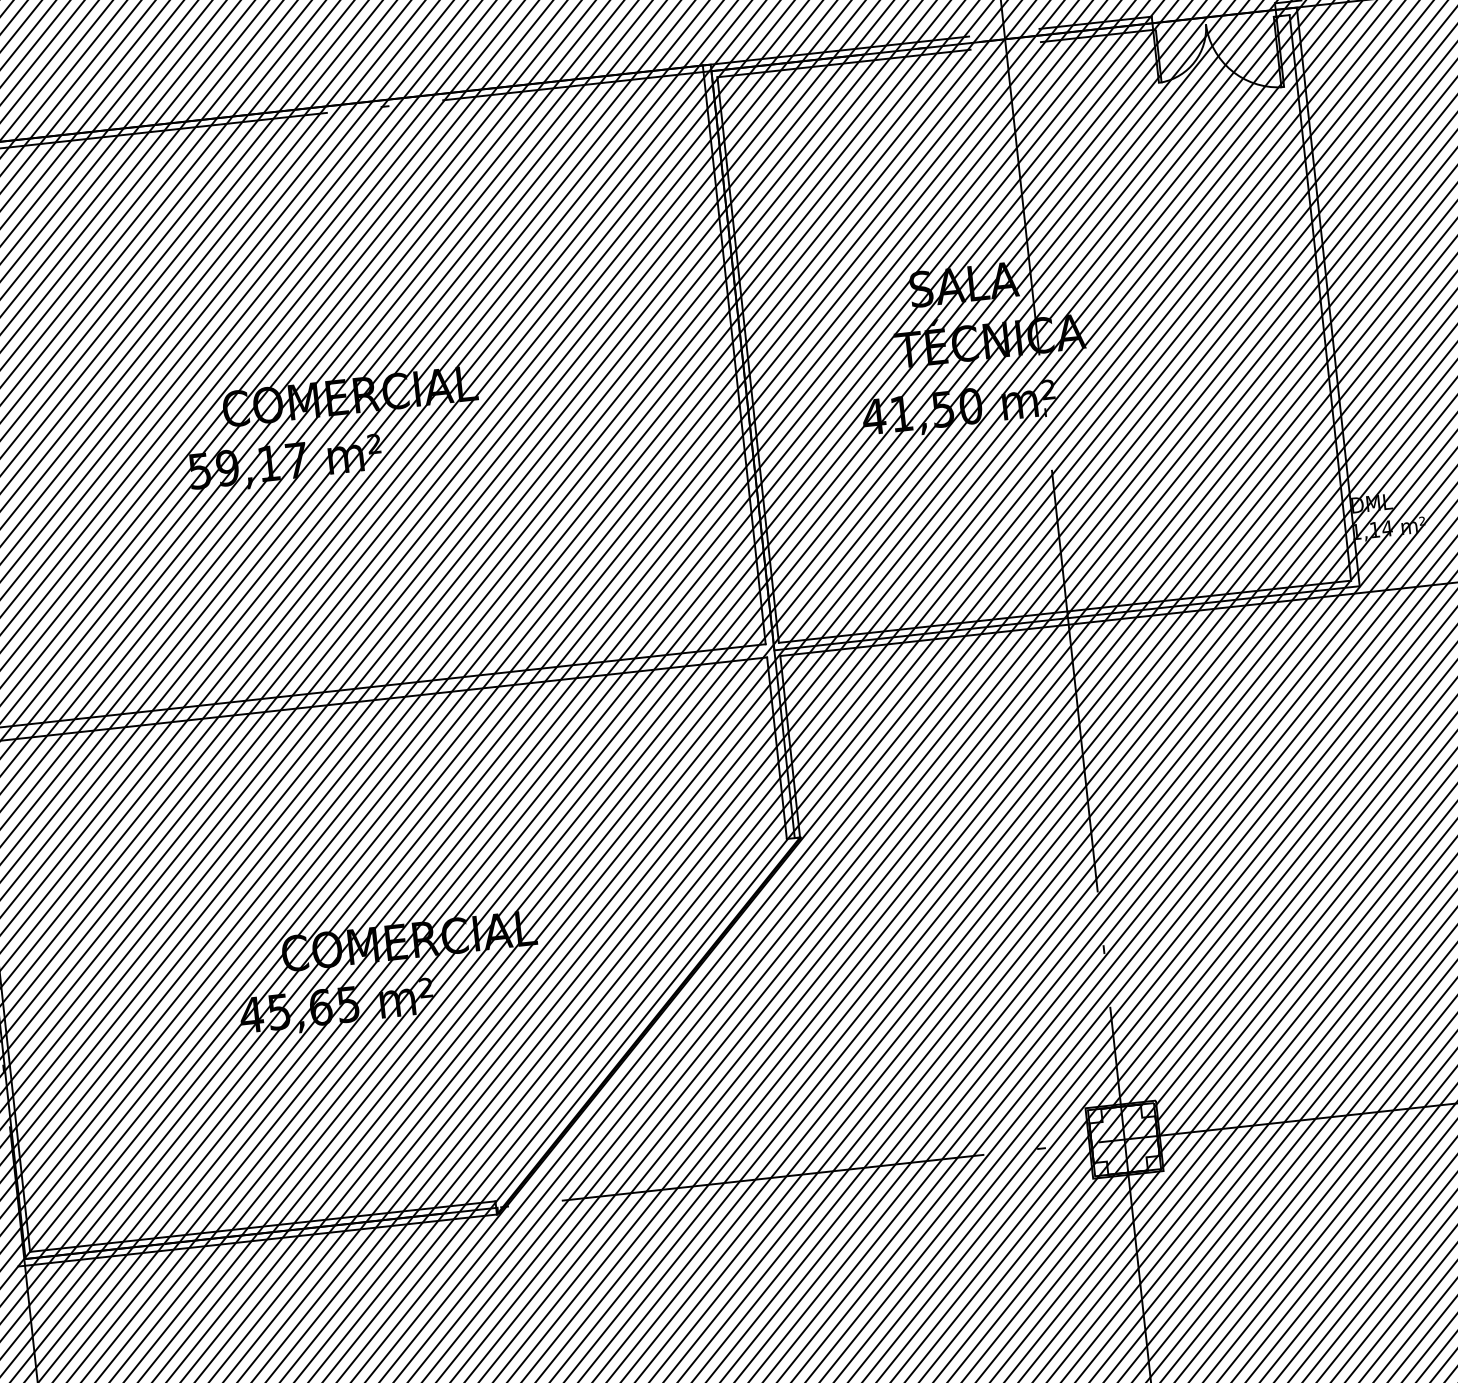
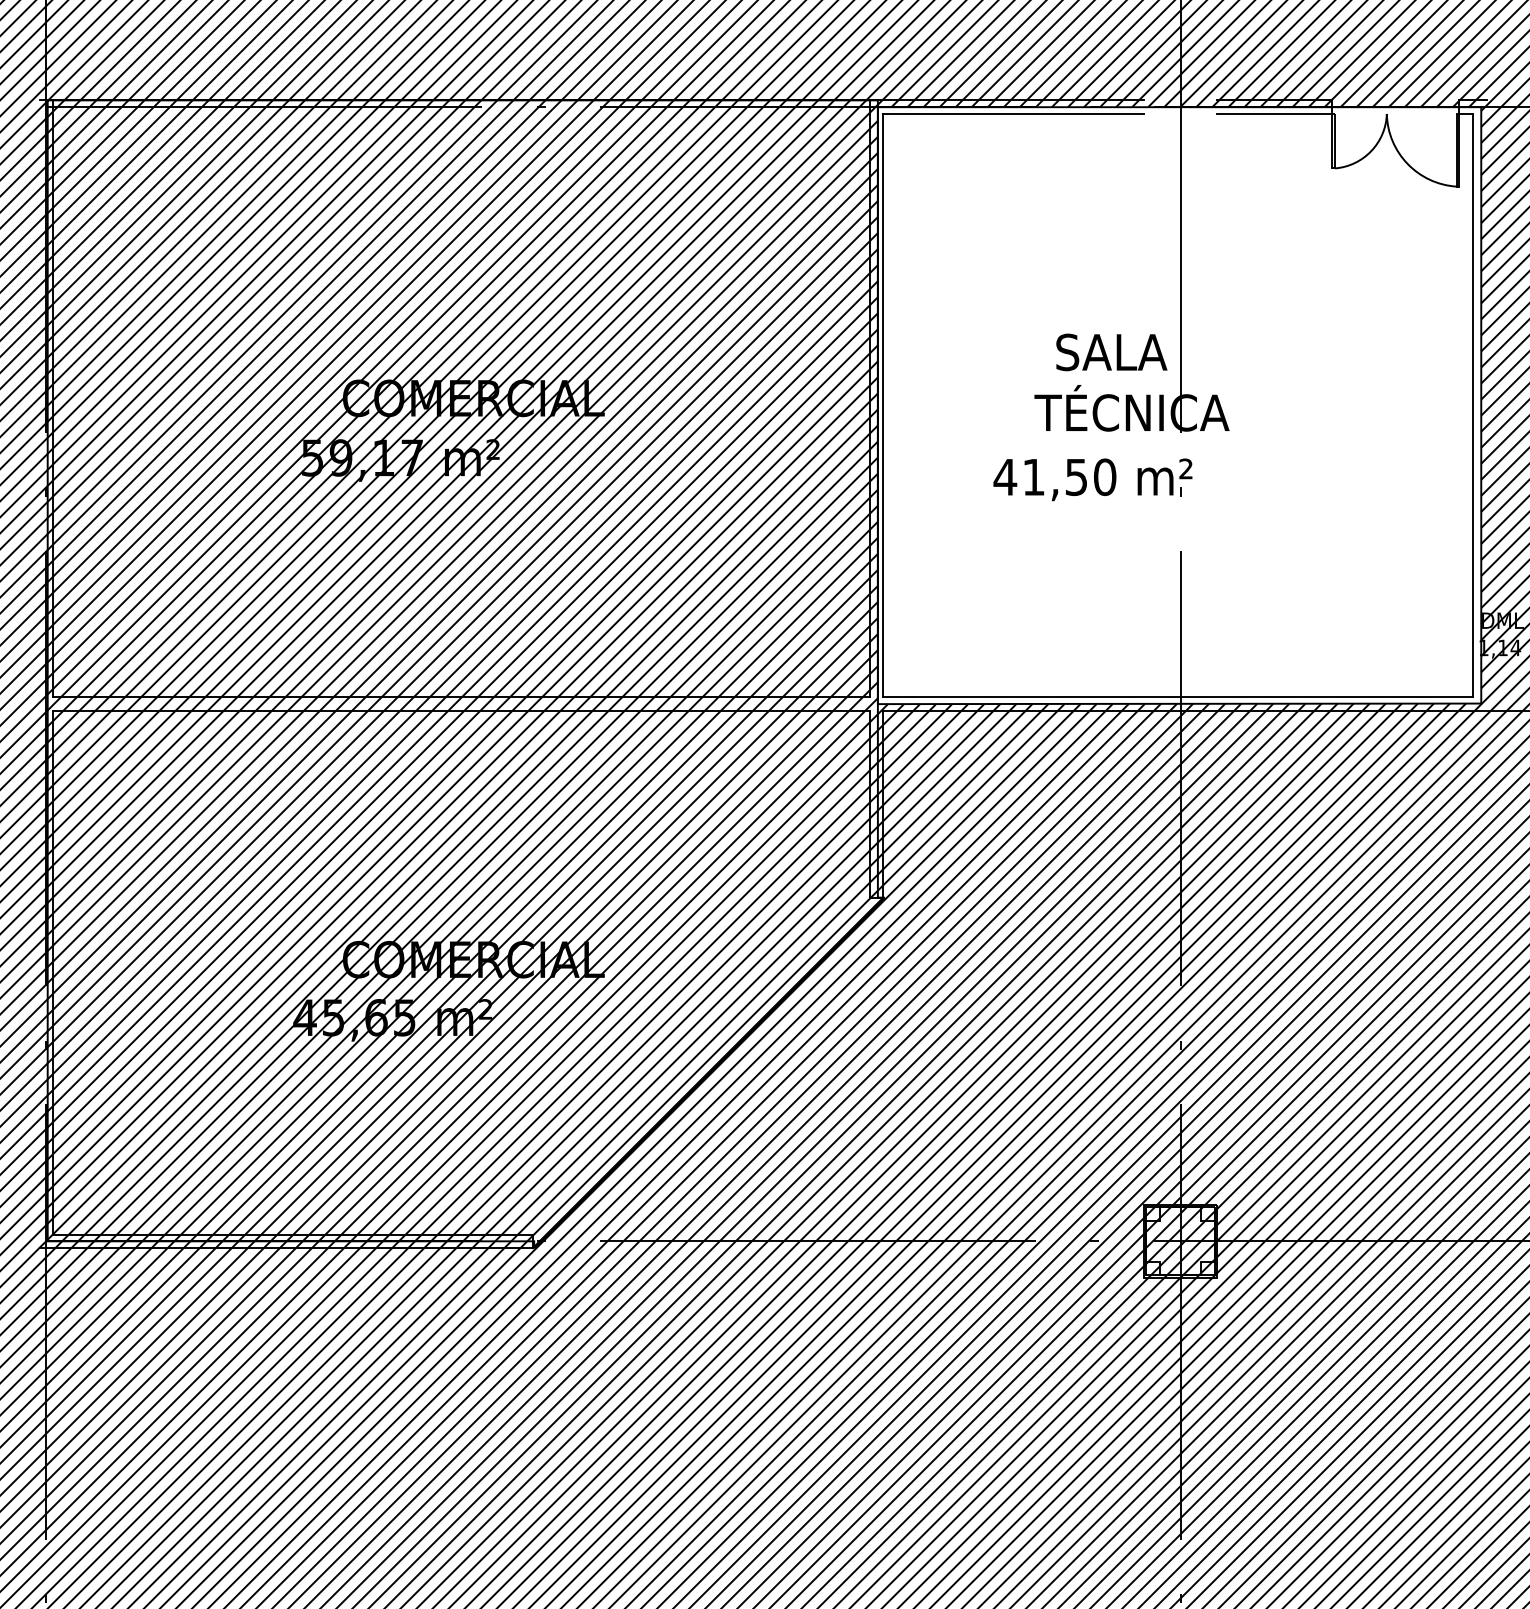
hatch: (1035, 328) -> (1179, 405), removed

